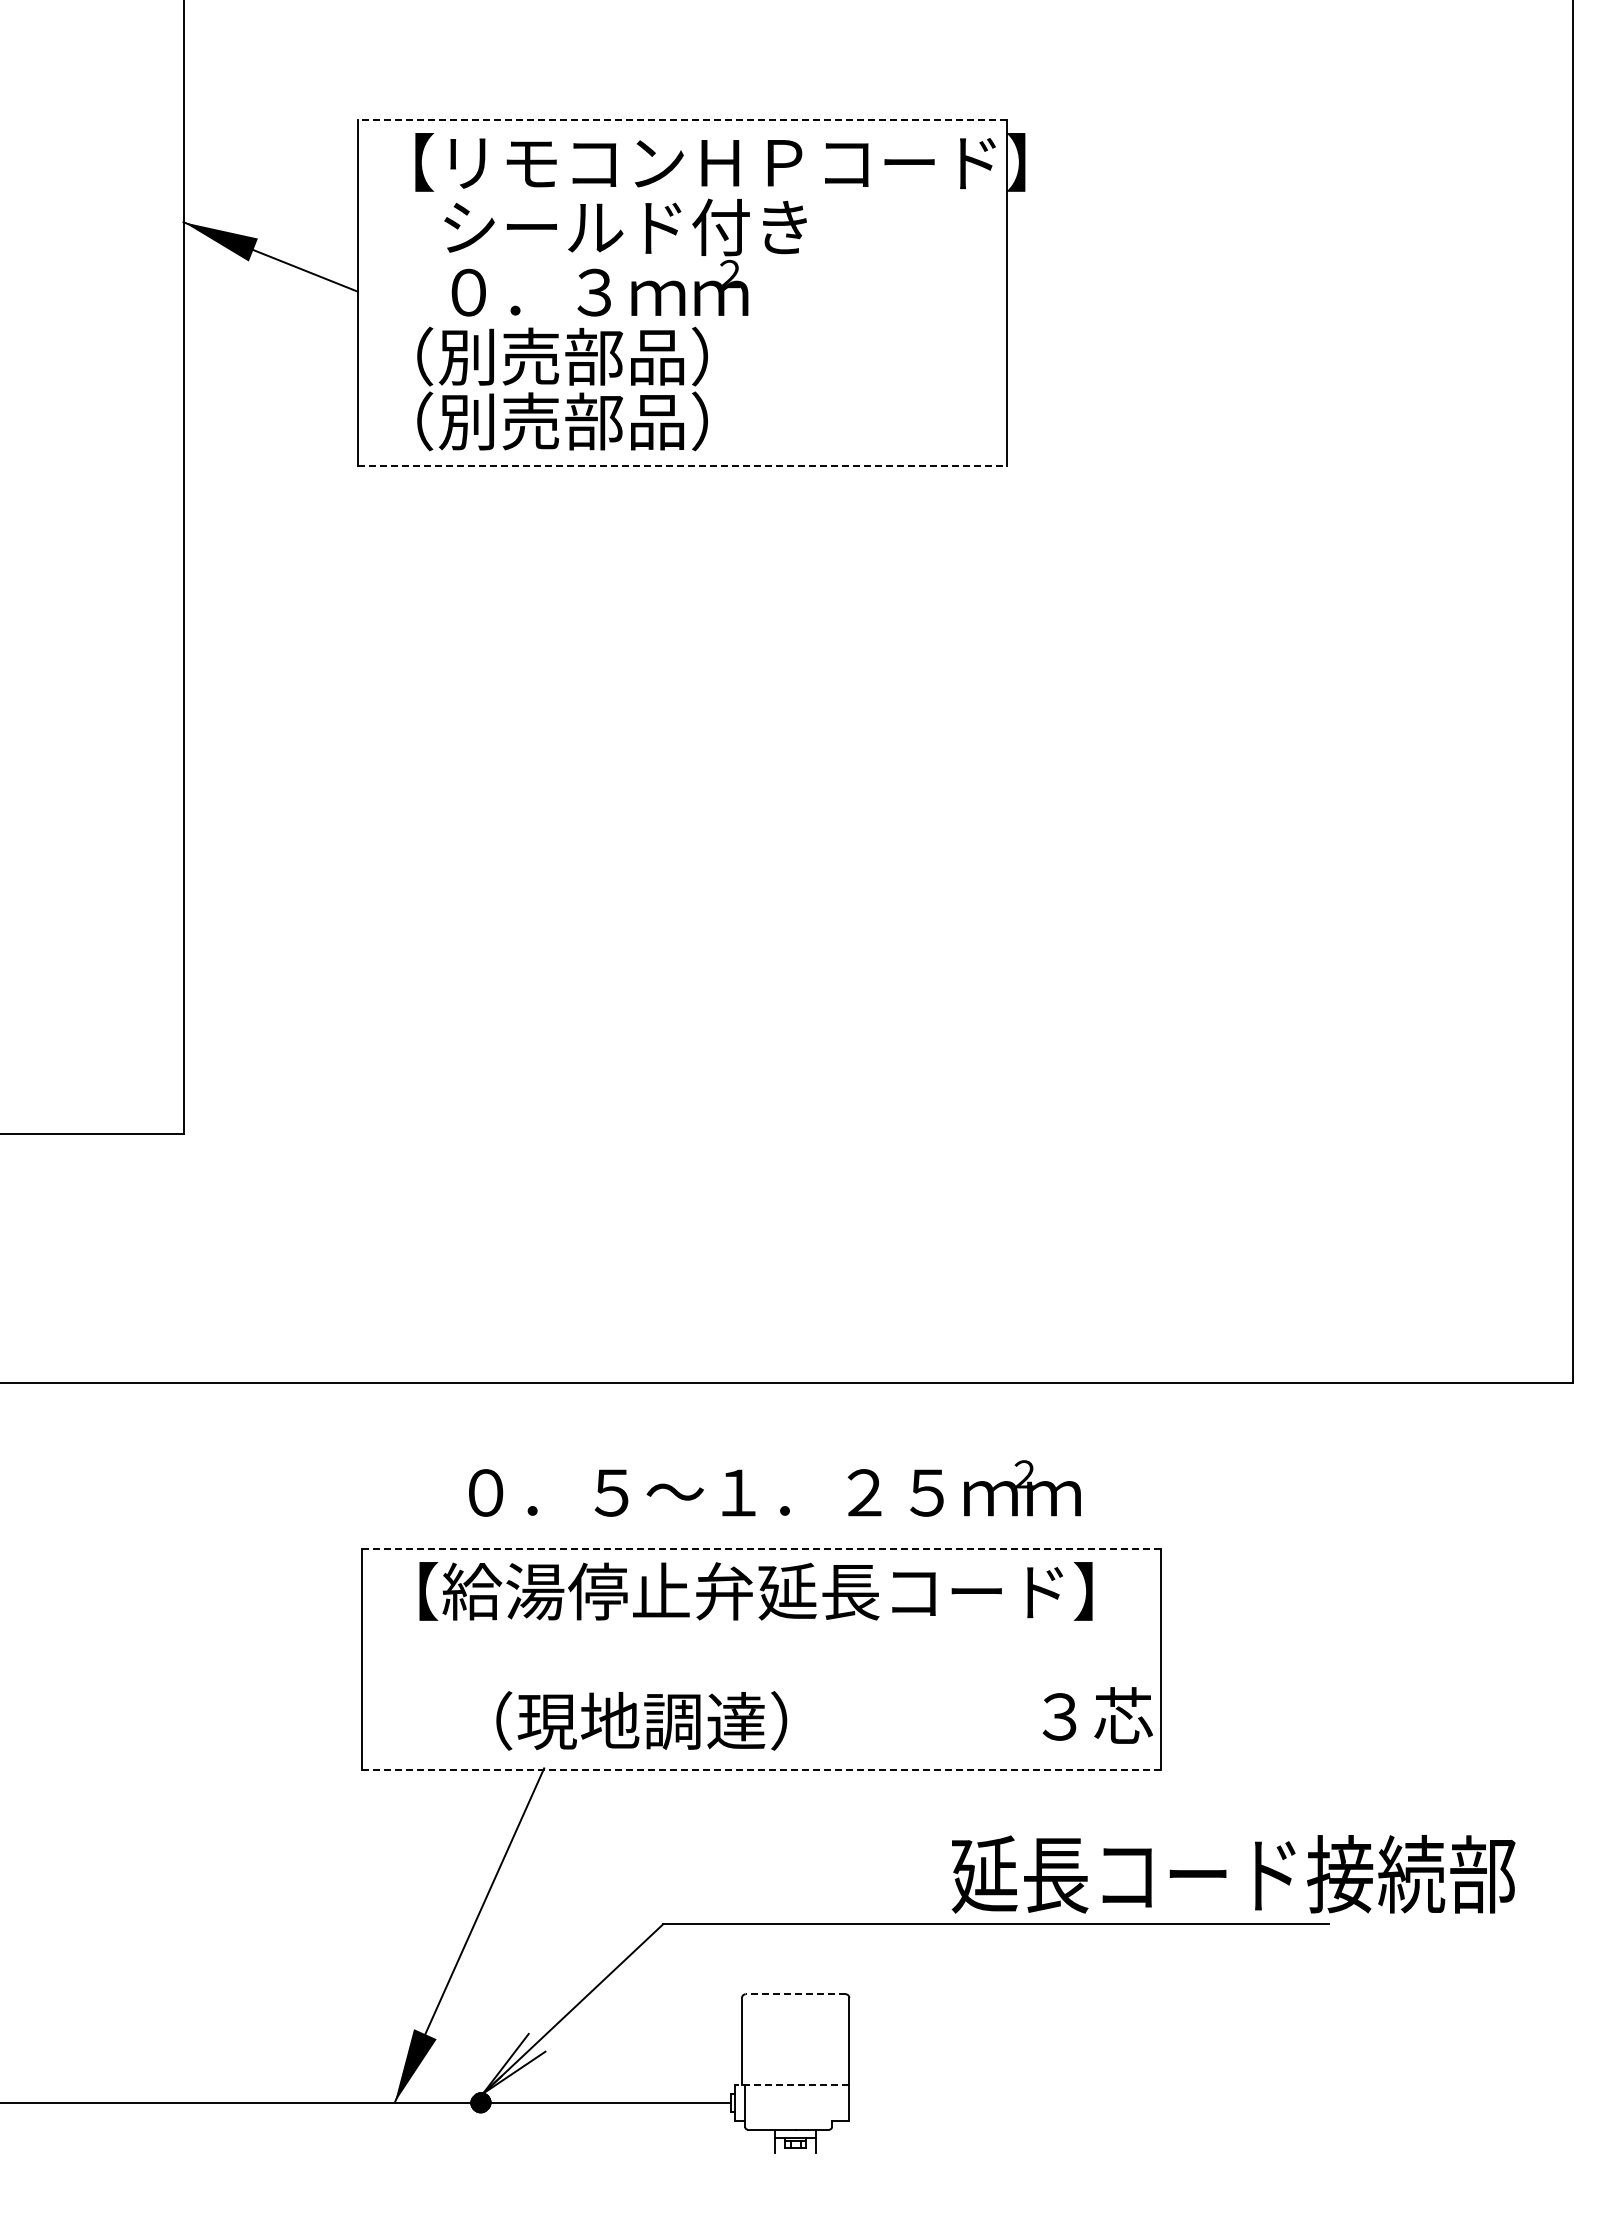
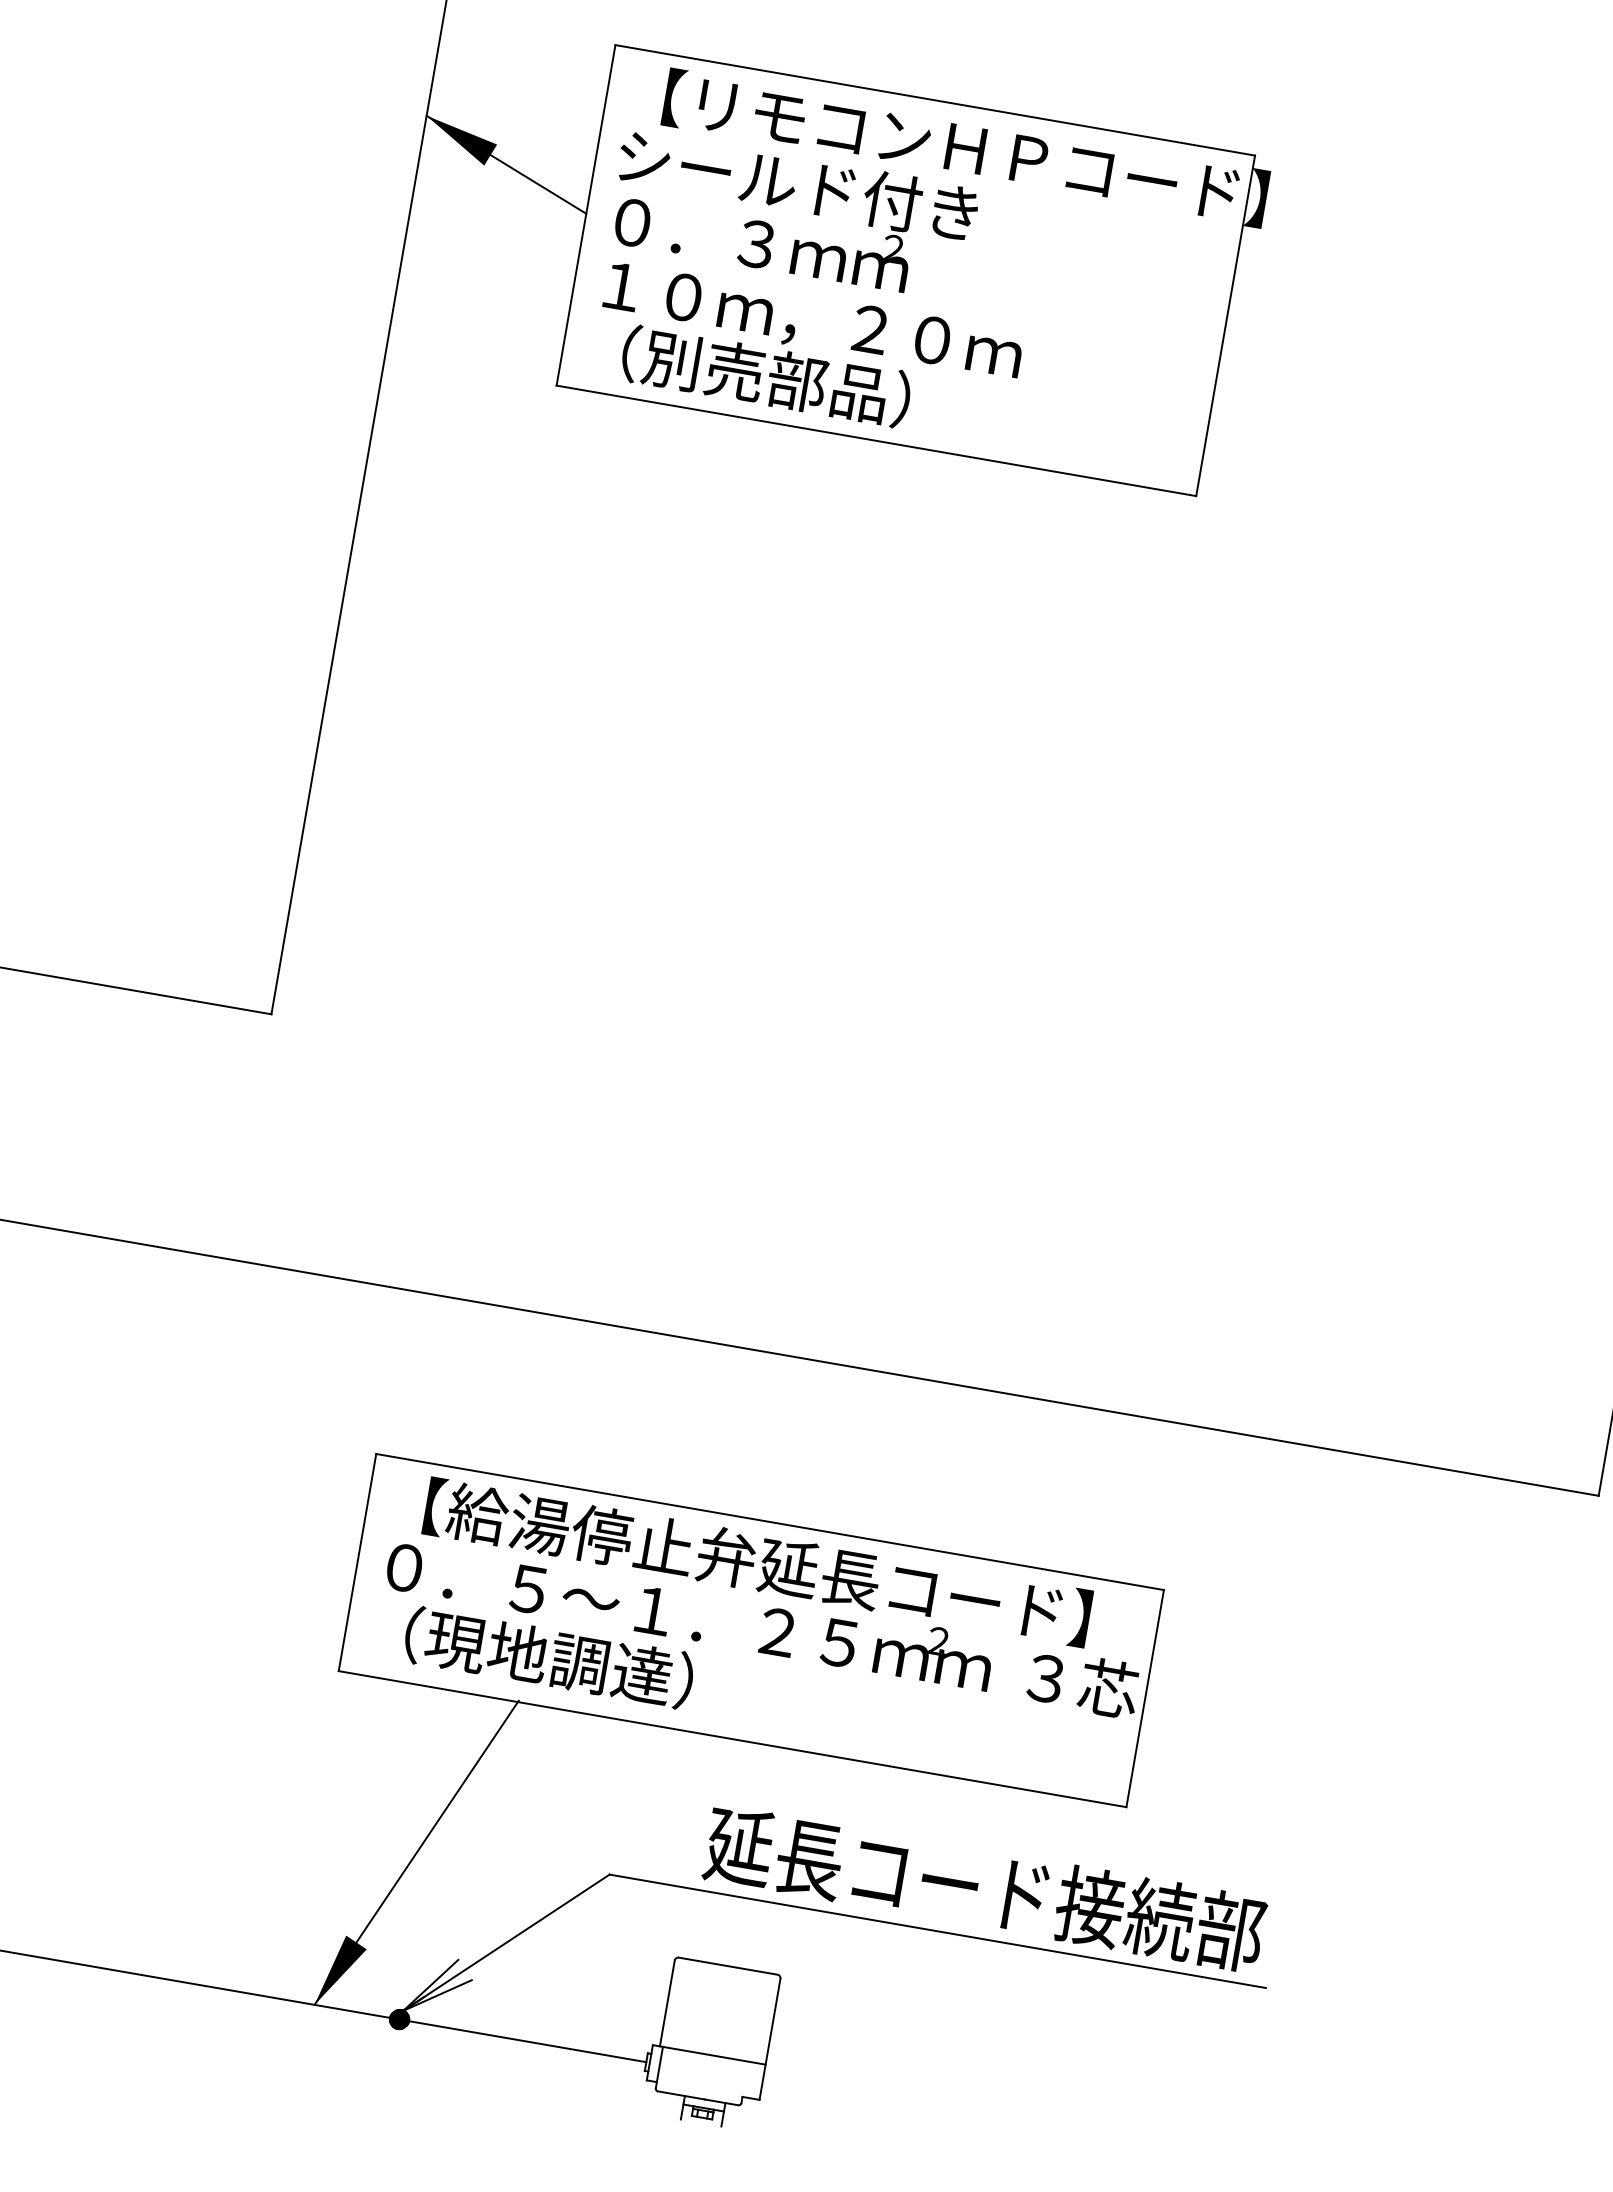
line: (682, 120) -> (935, 100), dashed -> solid
text: (625, 257) -> (793, 214), moved
text: (599, 356) -> (813, 318), （別売部品） -> １０ｍ，２０ｍ
line: (682, 465) -> (876, 440), dashed -> solid
text: (774, 1488) -> (689, 1612), moved
line: (761, 1549) -> (770, 1522), dashed -> solid
text: (1097, 1715) -> (1083, 1683), moved
text: (641, 1720) -> (548, 1657), moved
line: (761, 1769) -> (732, 1738), dashed -> solid
text: (1233, 1874) -> (984, 1888), moved
line: (795, 1994) -> (727, 1966), dashed -> solid
line: (791, 2084) -> (708, 2054), dashed -> solid

